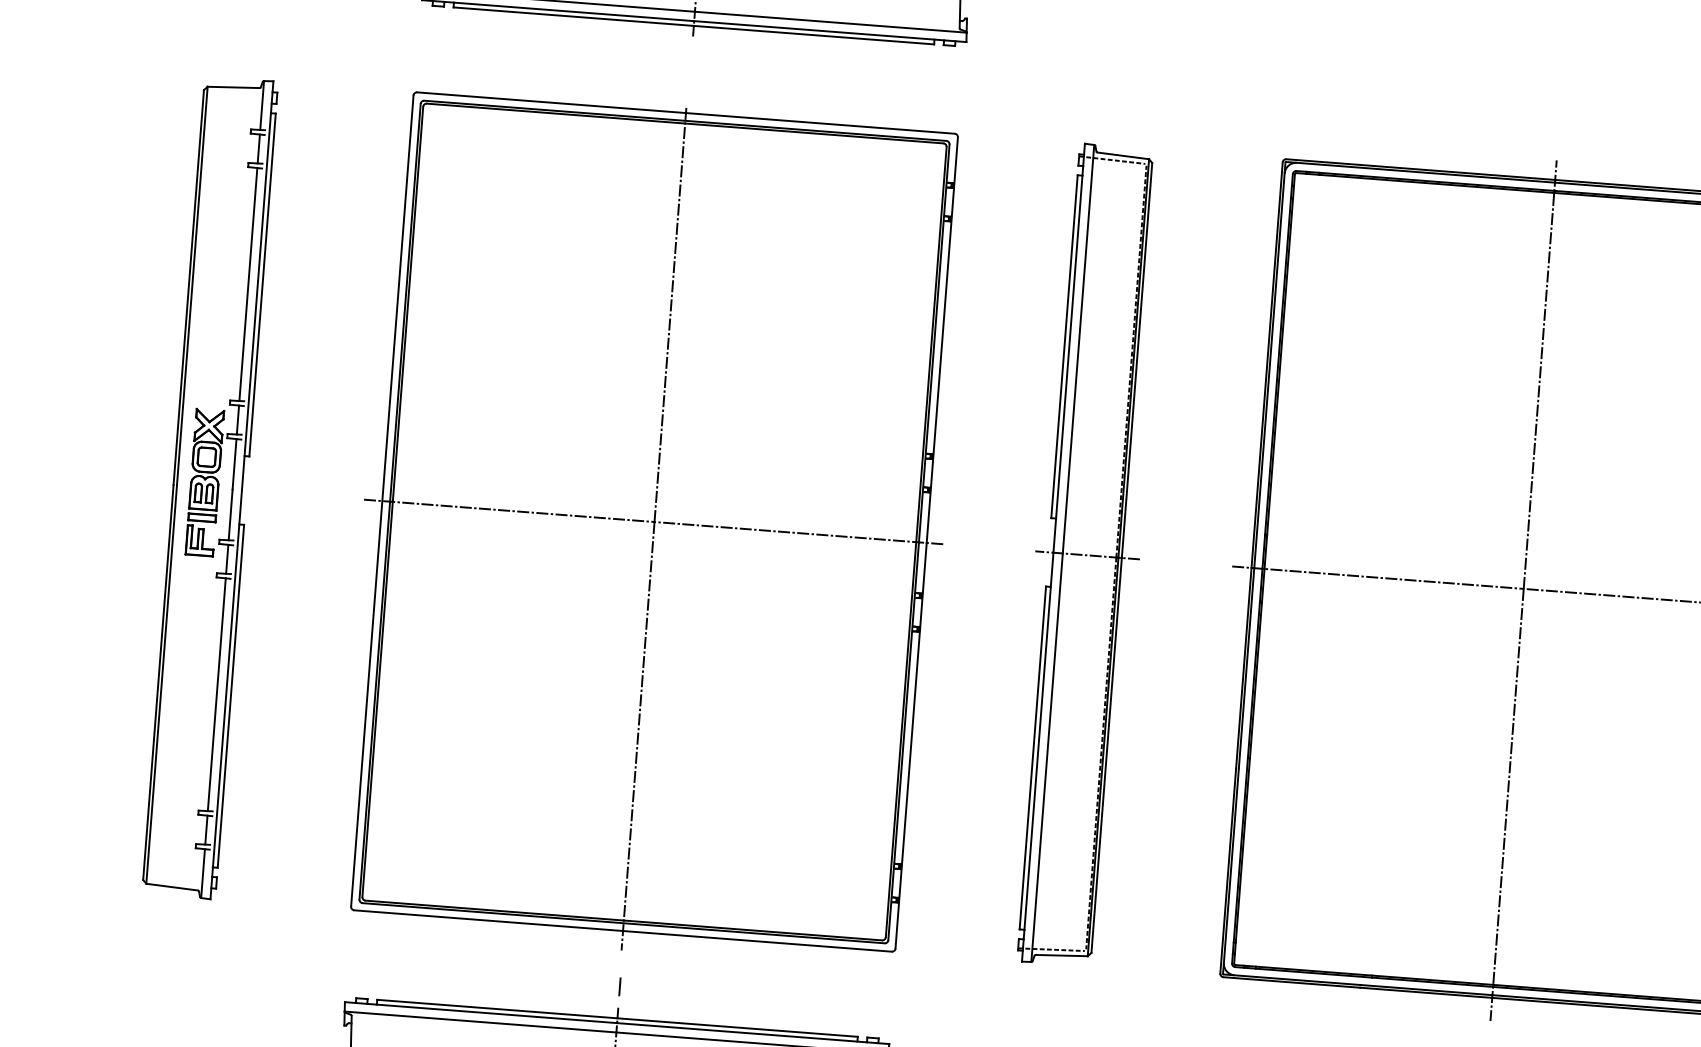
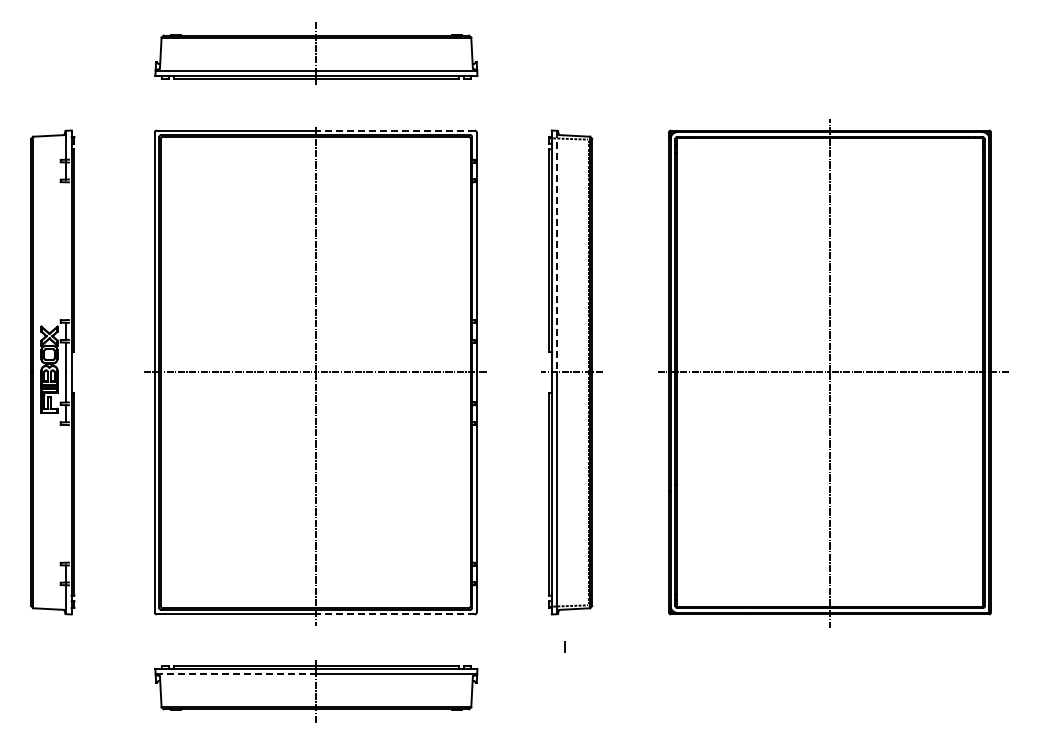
line: (820, 123) -> (395, 130), solid -> dashed
line: (248, 285) -> (66, 251), removed
line: (1078, 348) -> (557, 251), solid -> dashed
line: (217, 694) -> (66, 493), removed
line: (757, 941) -> (395, 614), solid -> dashed
line: (618, 985) -> (564, 646), moved
line: (481, 1022) -> (236, 674), solid -> dashed

